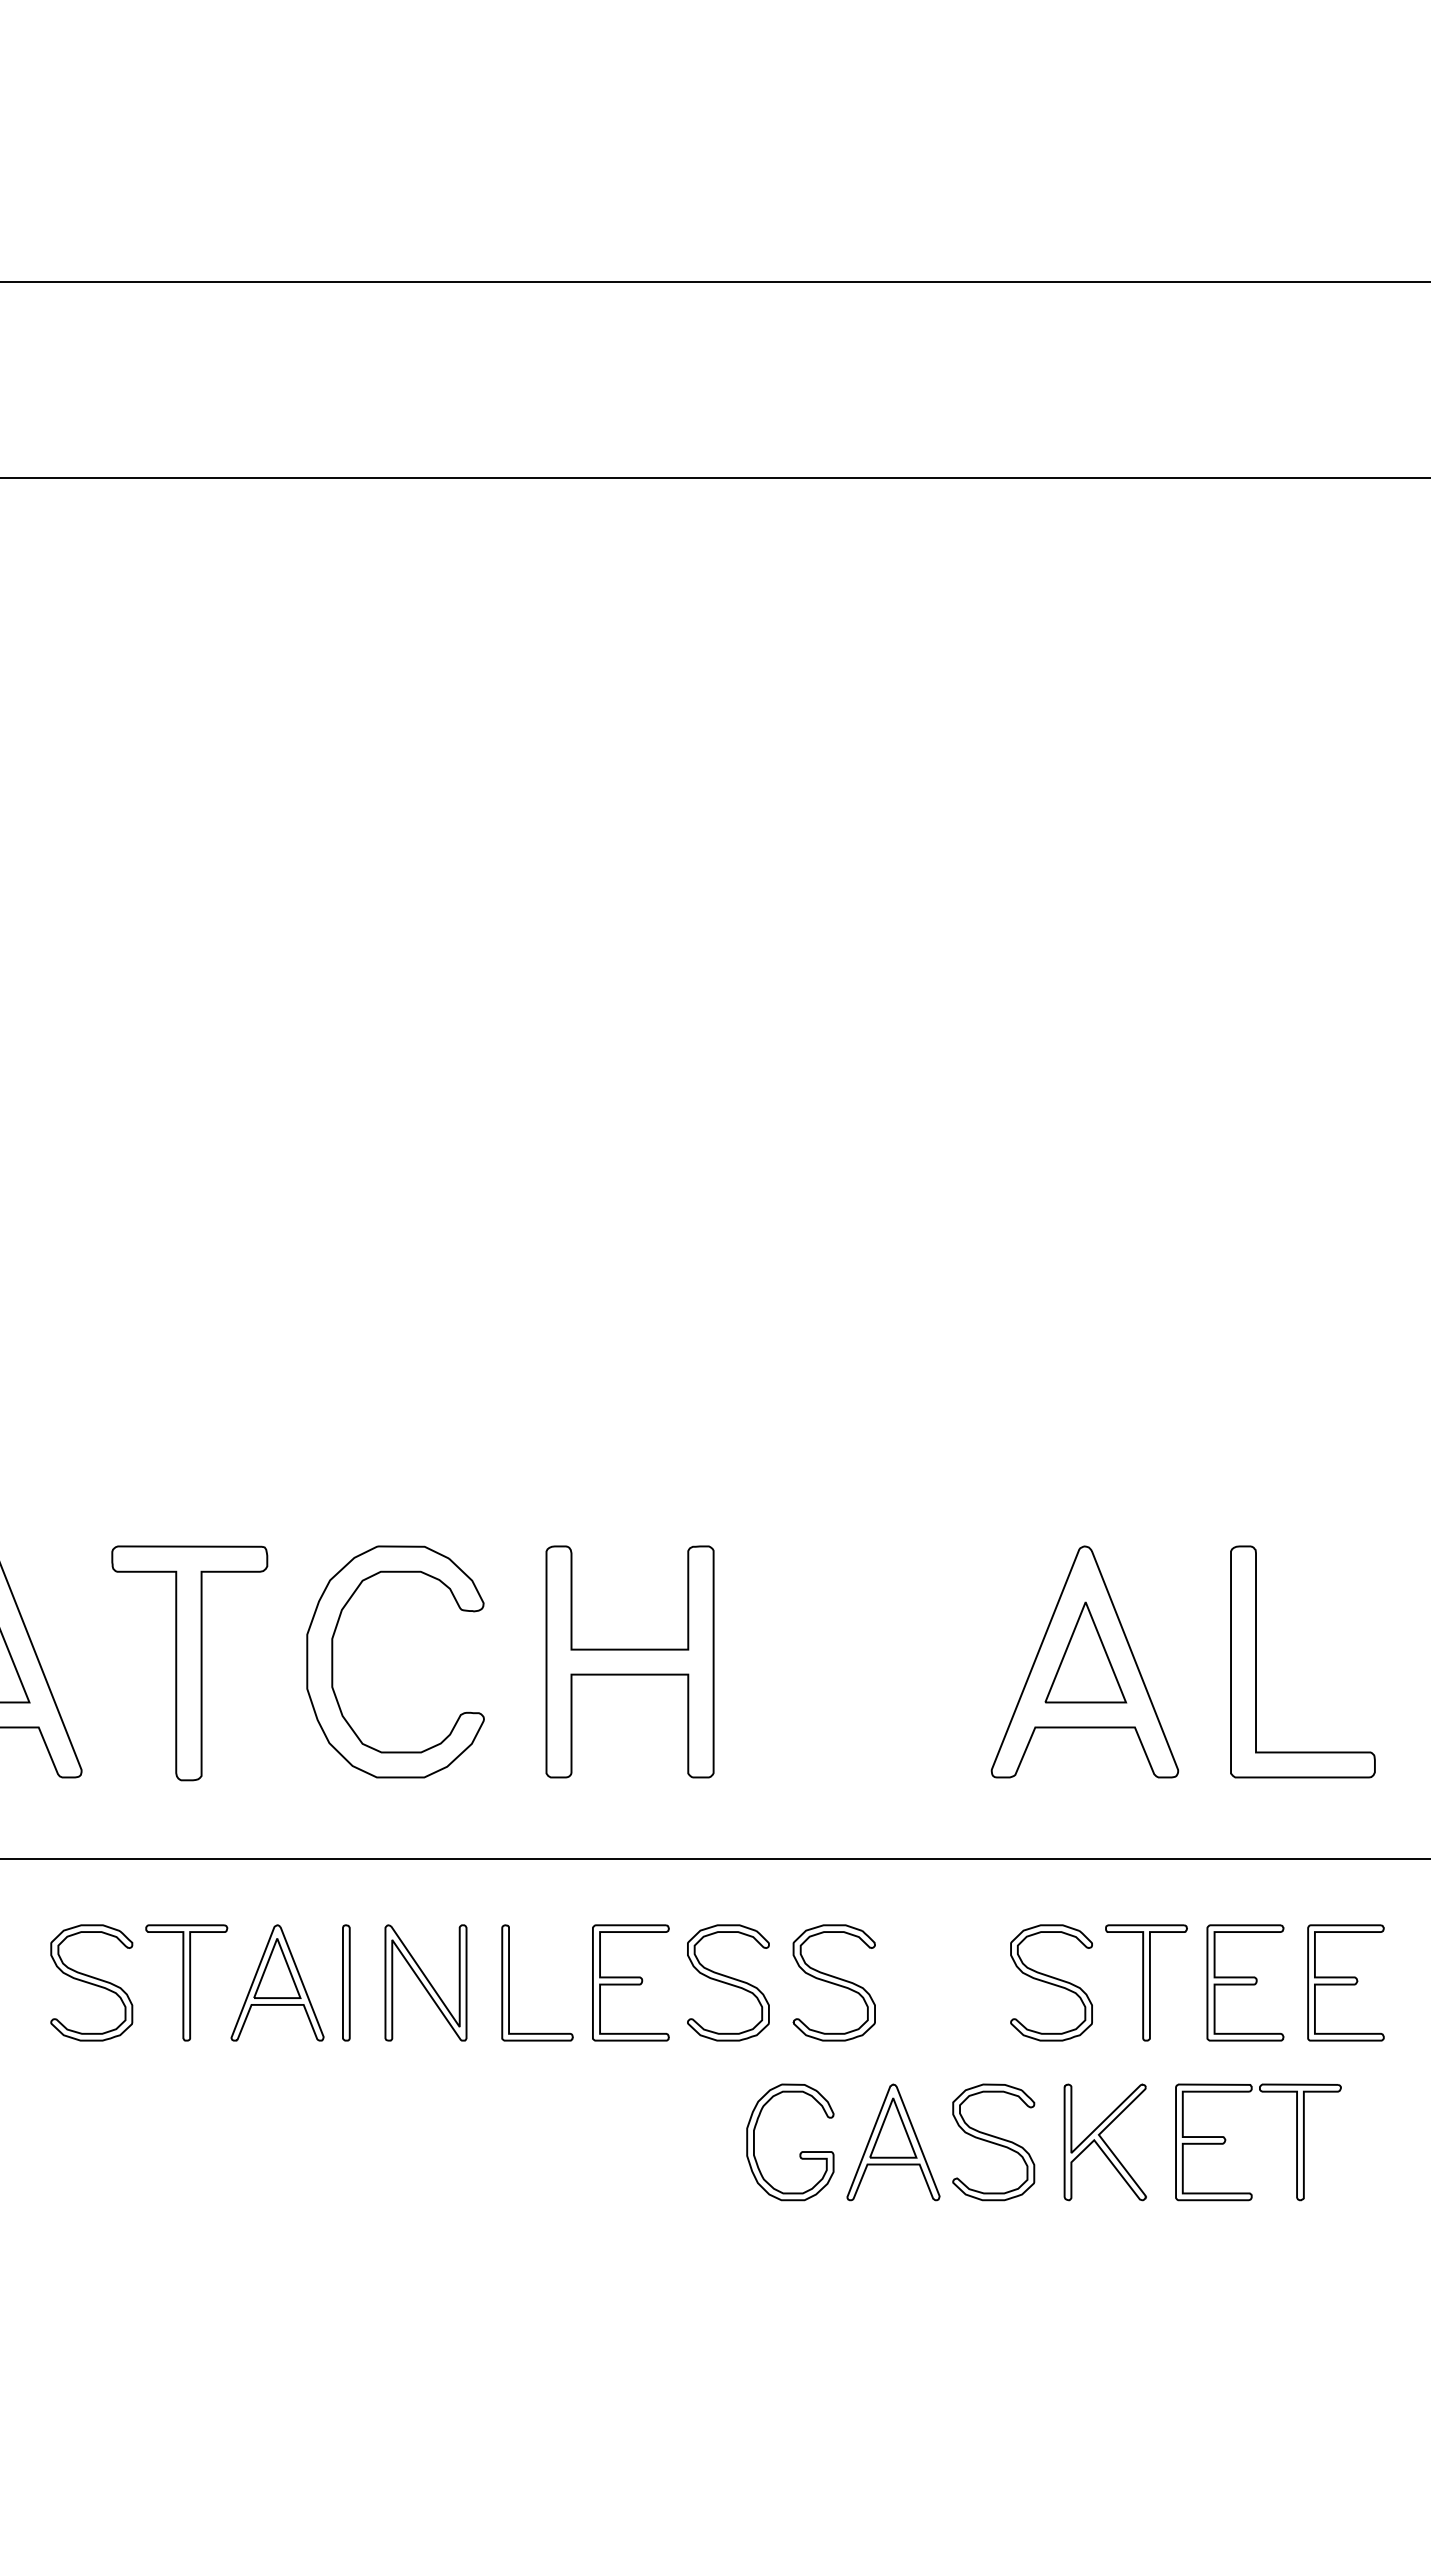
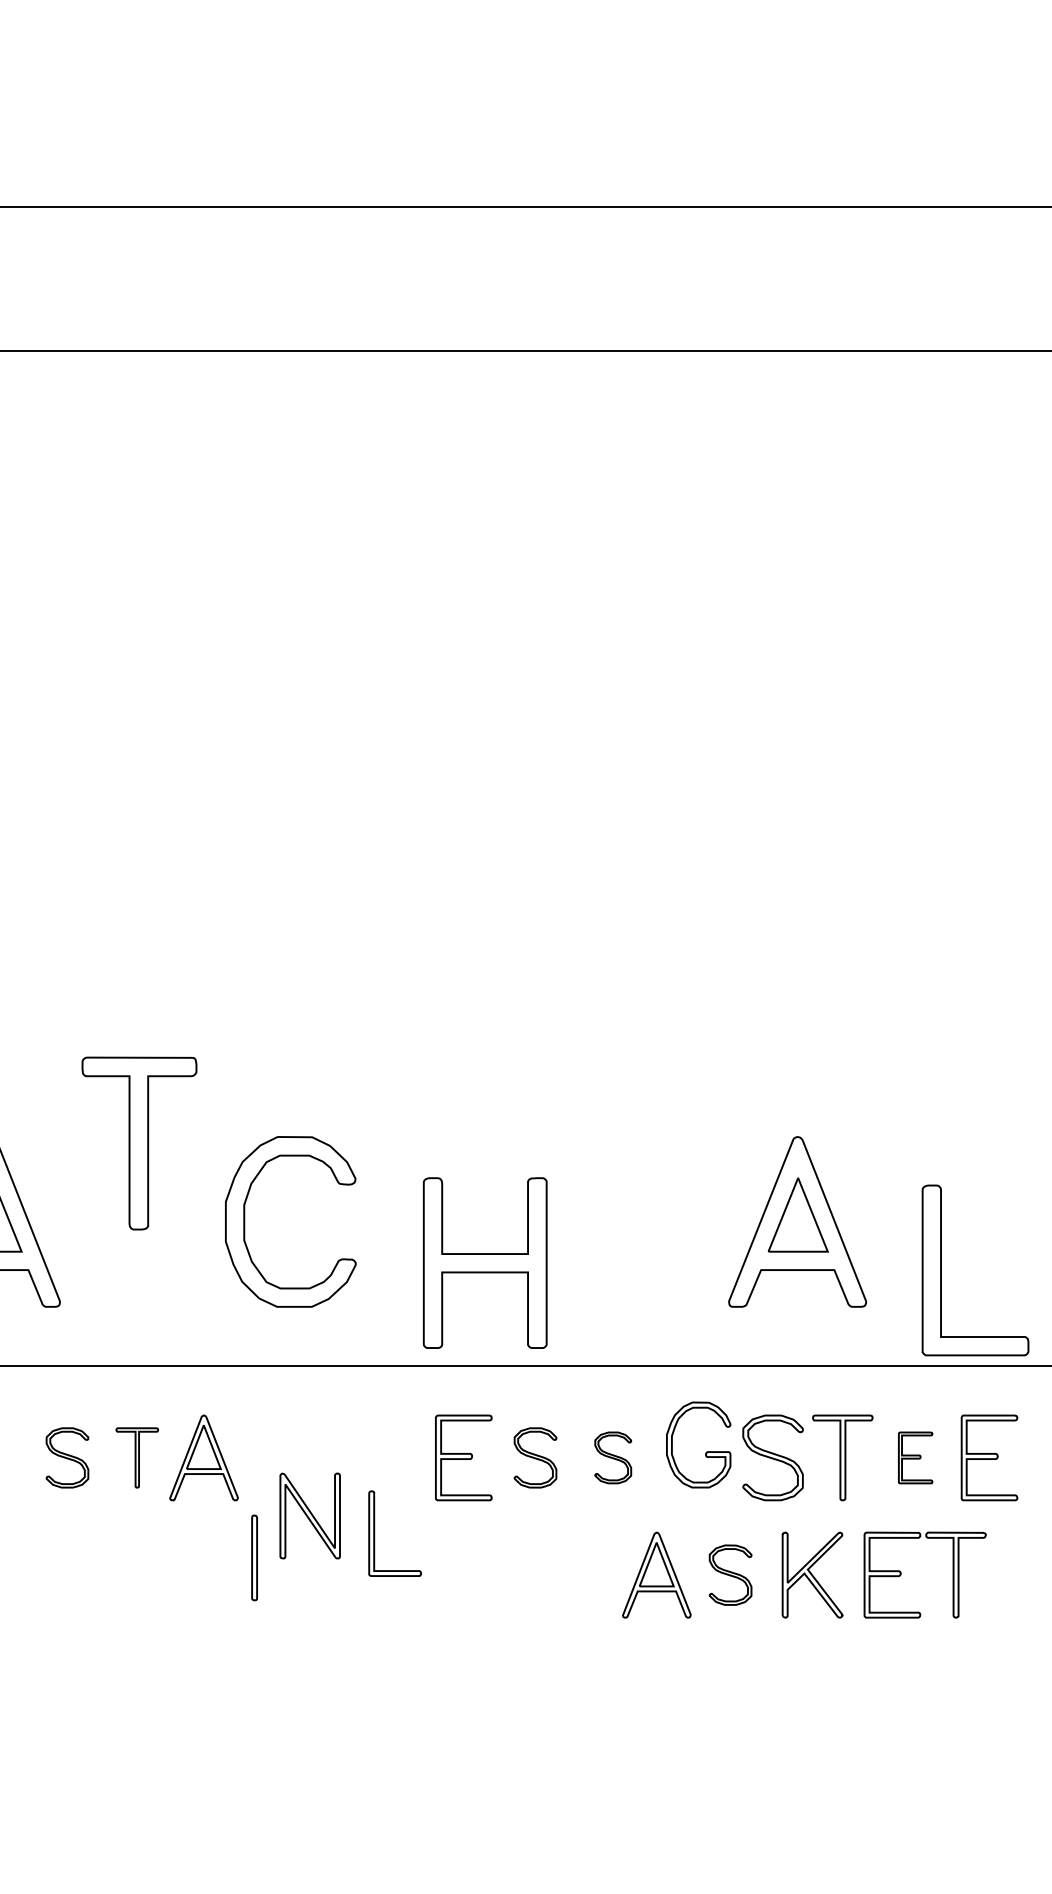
part: (629, 1661) -> (484, 1262), moved
part: (1256, 1661) -> (941, 1270), moved
part: (189, 1663) -> (139, 1143), moved
part: (91, 1982) -> (67, 1457), size x0.7
part: (186, 1982) -> (137, 1457), size x0.7
part: (346, 1982) -> (254, 1557), moved
part: (425, 1982) -> (309, 1515), moved
part: (509, 1982) -> (374, 1533), moved
part: (728, 1982) -> (535, 1457), size x0.7
part: (833, 1982) -> (612, 1457), size x0.6
part: (1245, 1982) -> (915, 1457), size x0.6
part: (993, 2142) -> (730, 1575), size x0.7
part: (800, 2152) -> (706, 1452), moved

